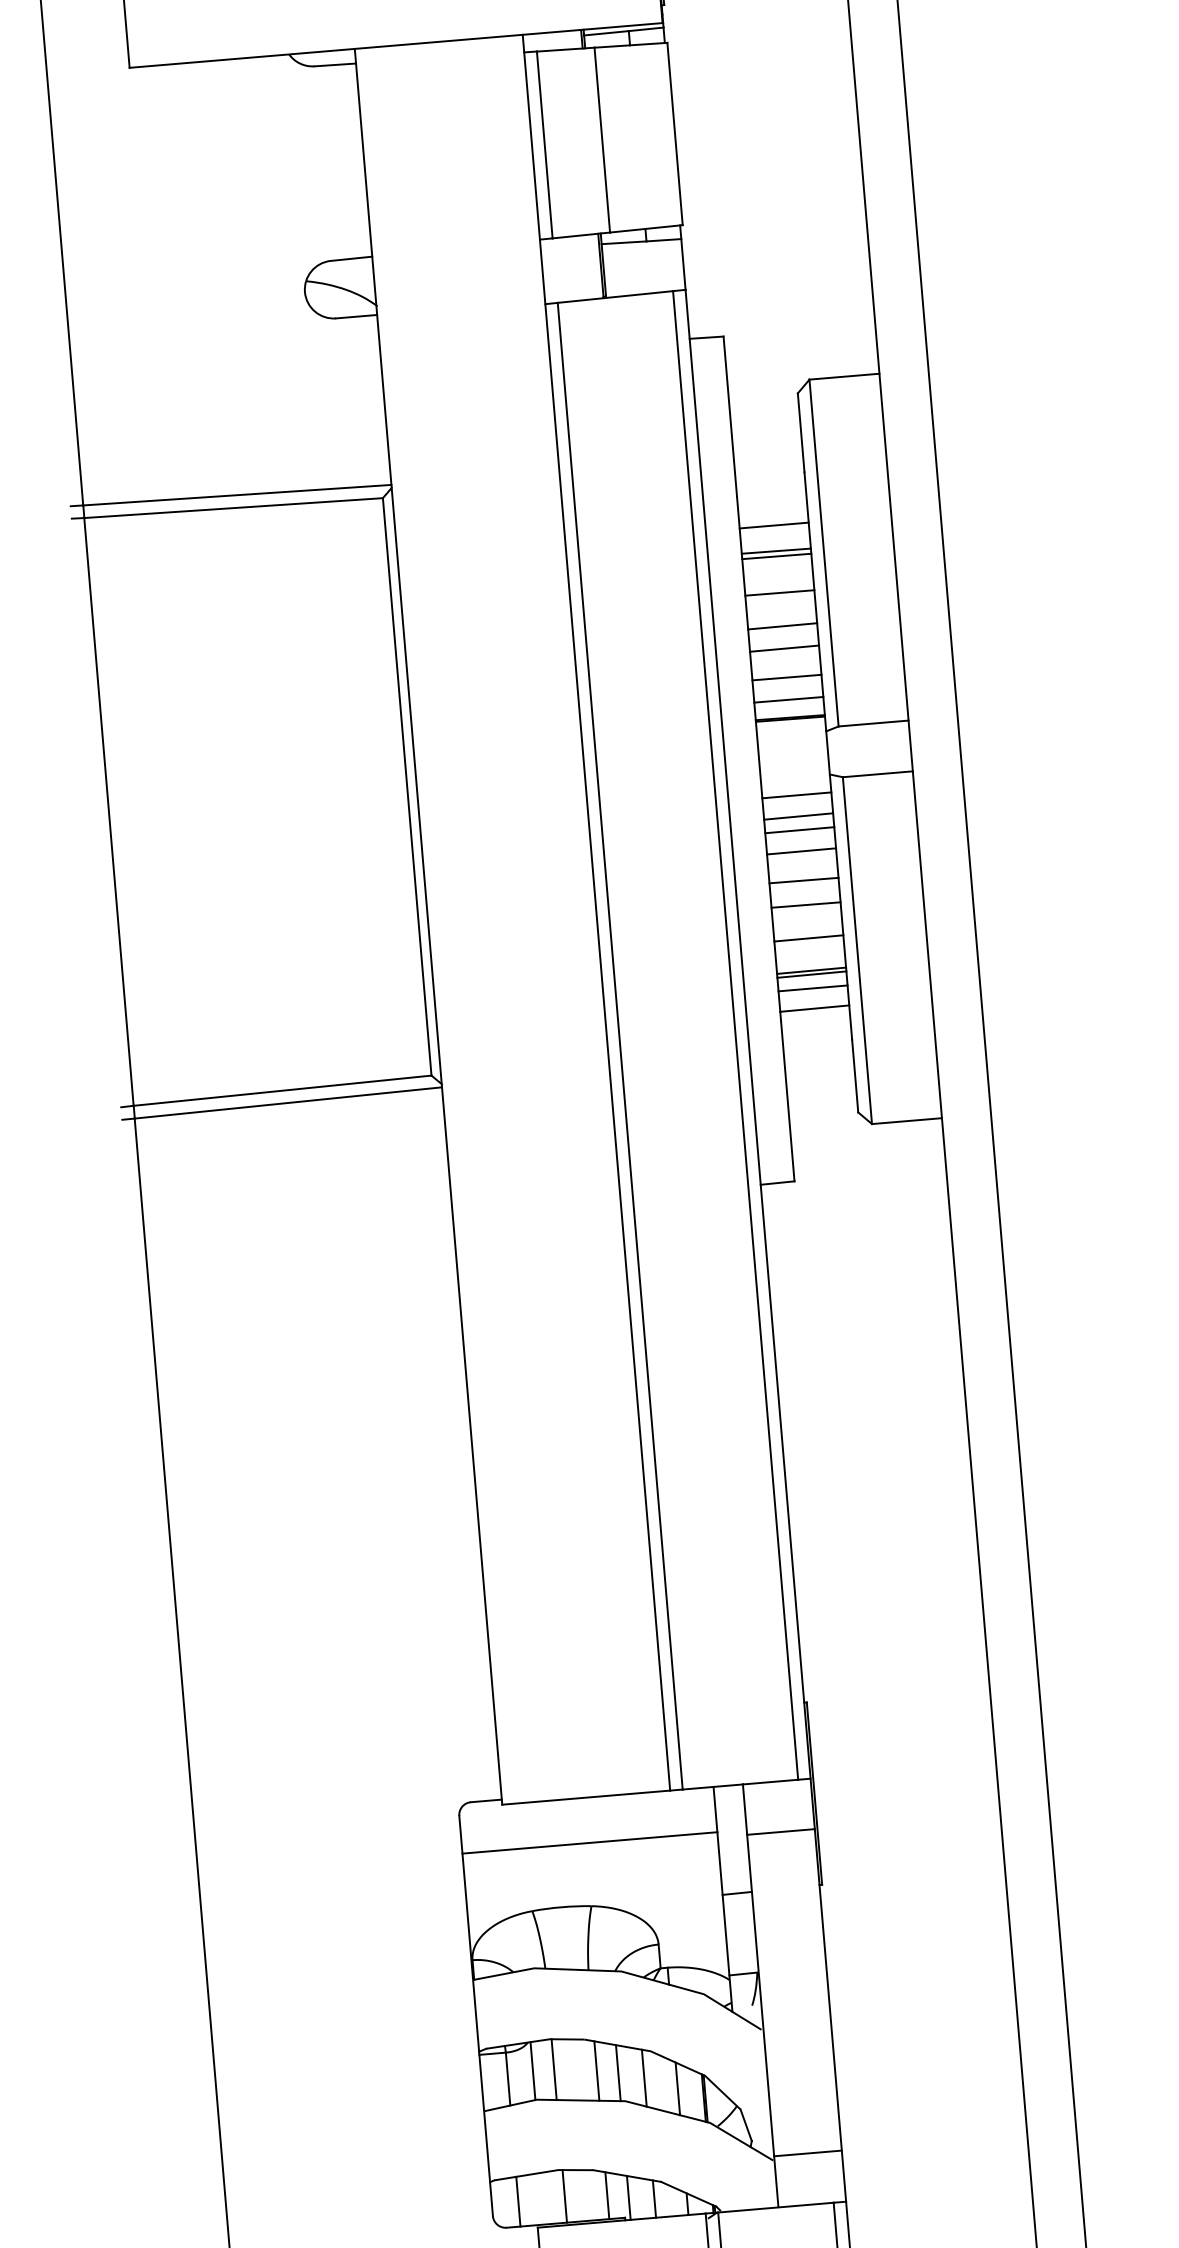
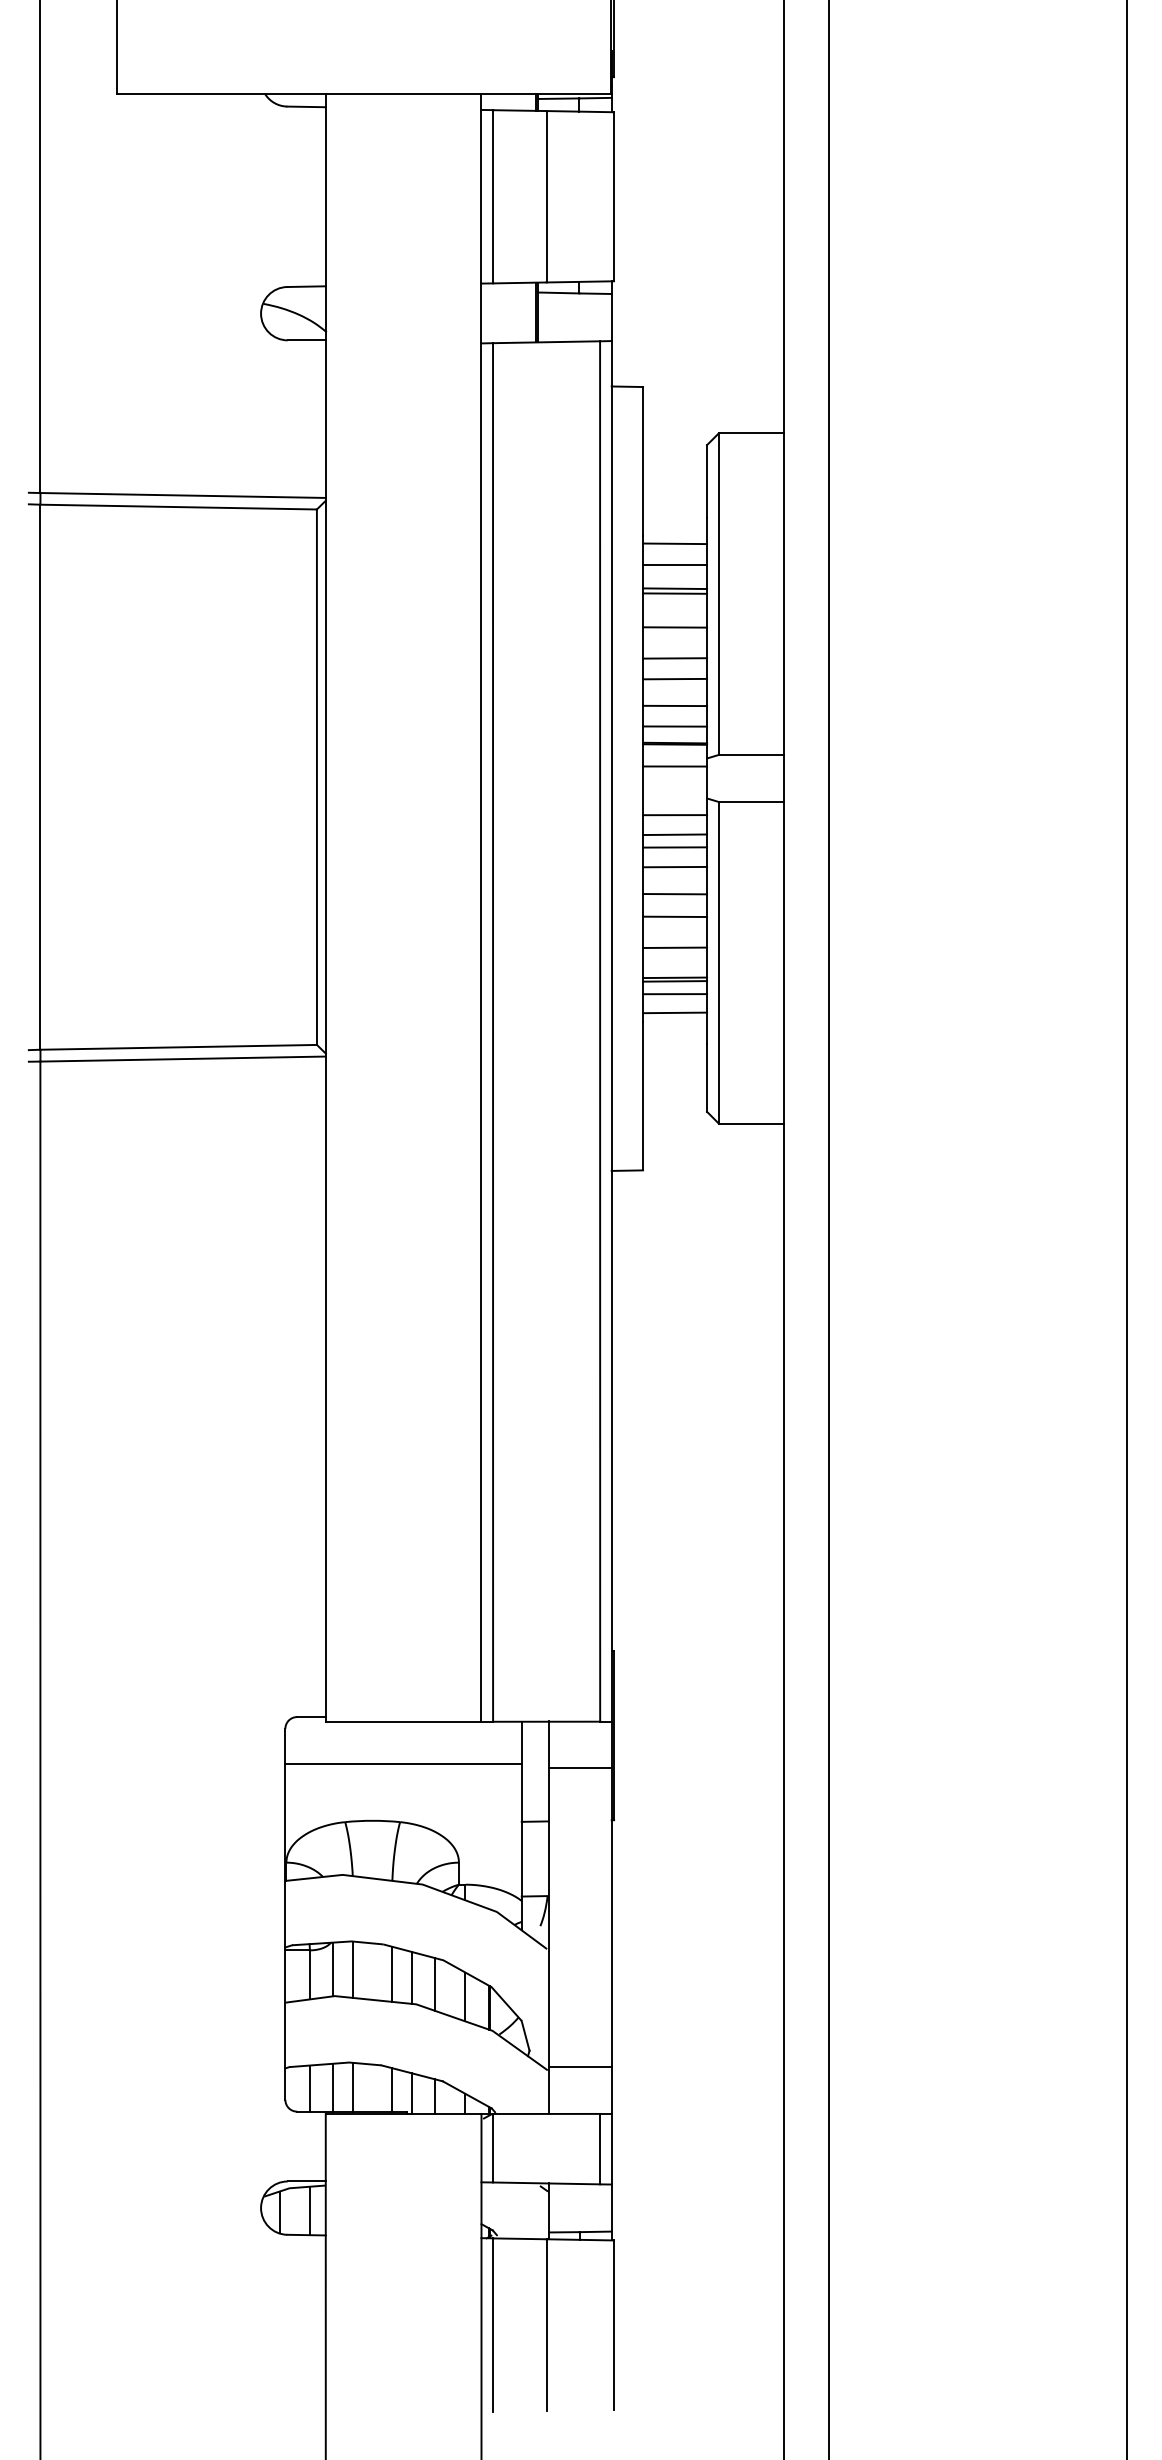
line: (772, 502) -> (675, 543), added
line: (792, 742) -> (675, 766), added
line: (543, 2198) -> (333, 2087), added

